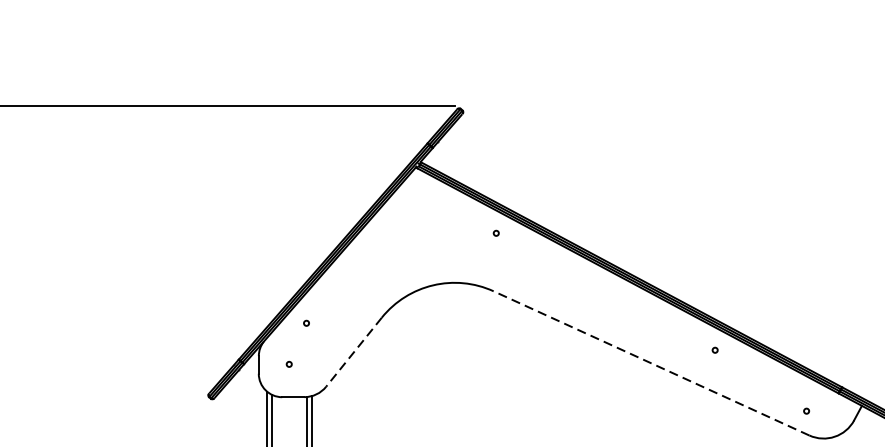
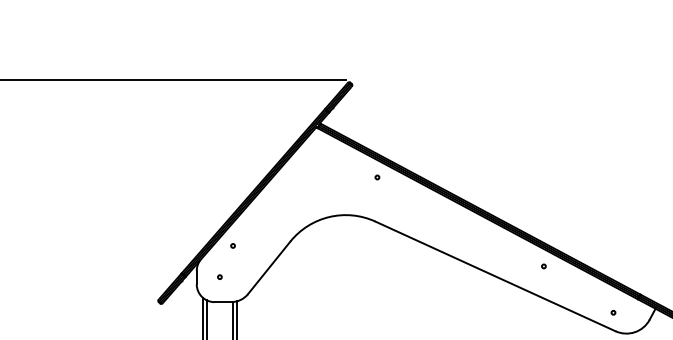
line: (354, 351) -> (269, 267), dashed -> solid
line: (651, 363) -> (495, 276), dashed -> solid

